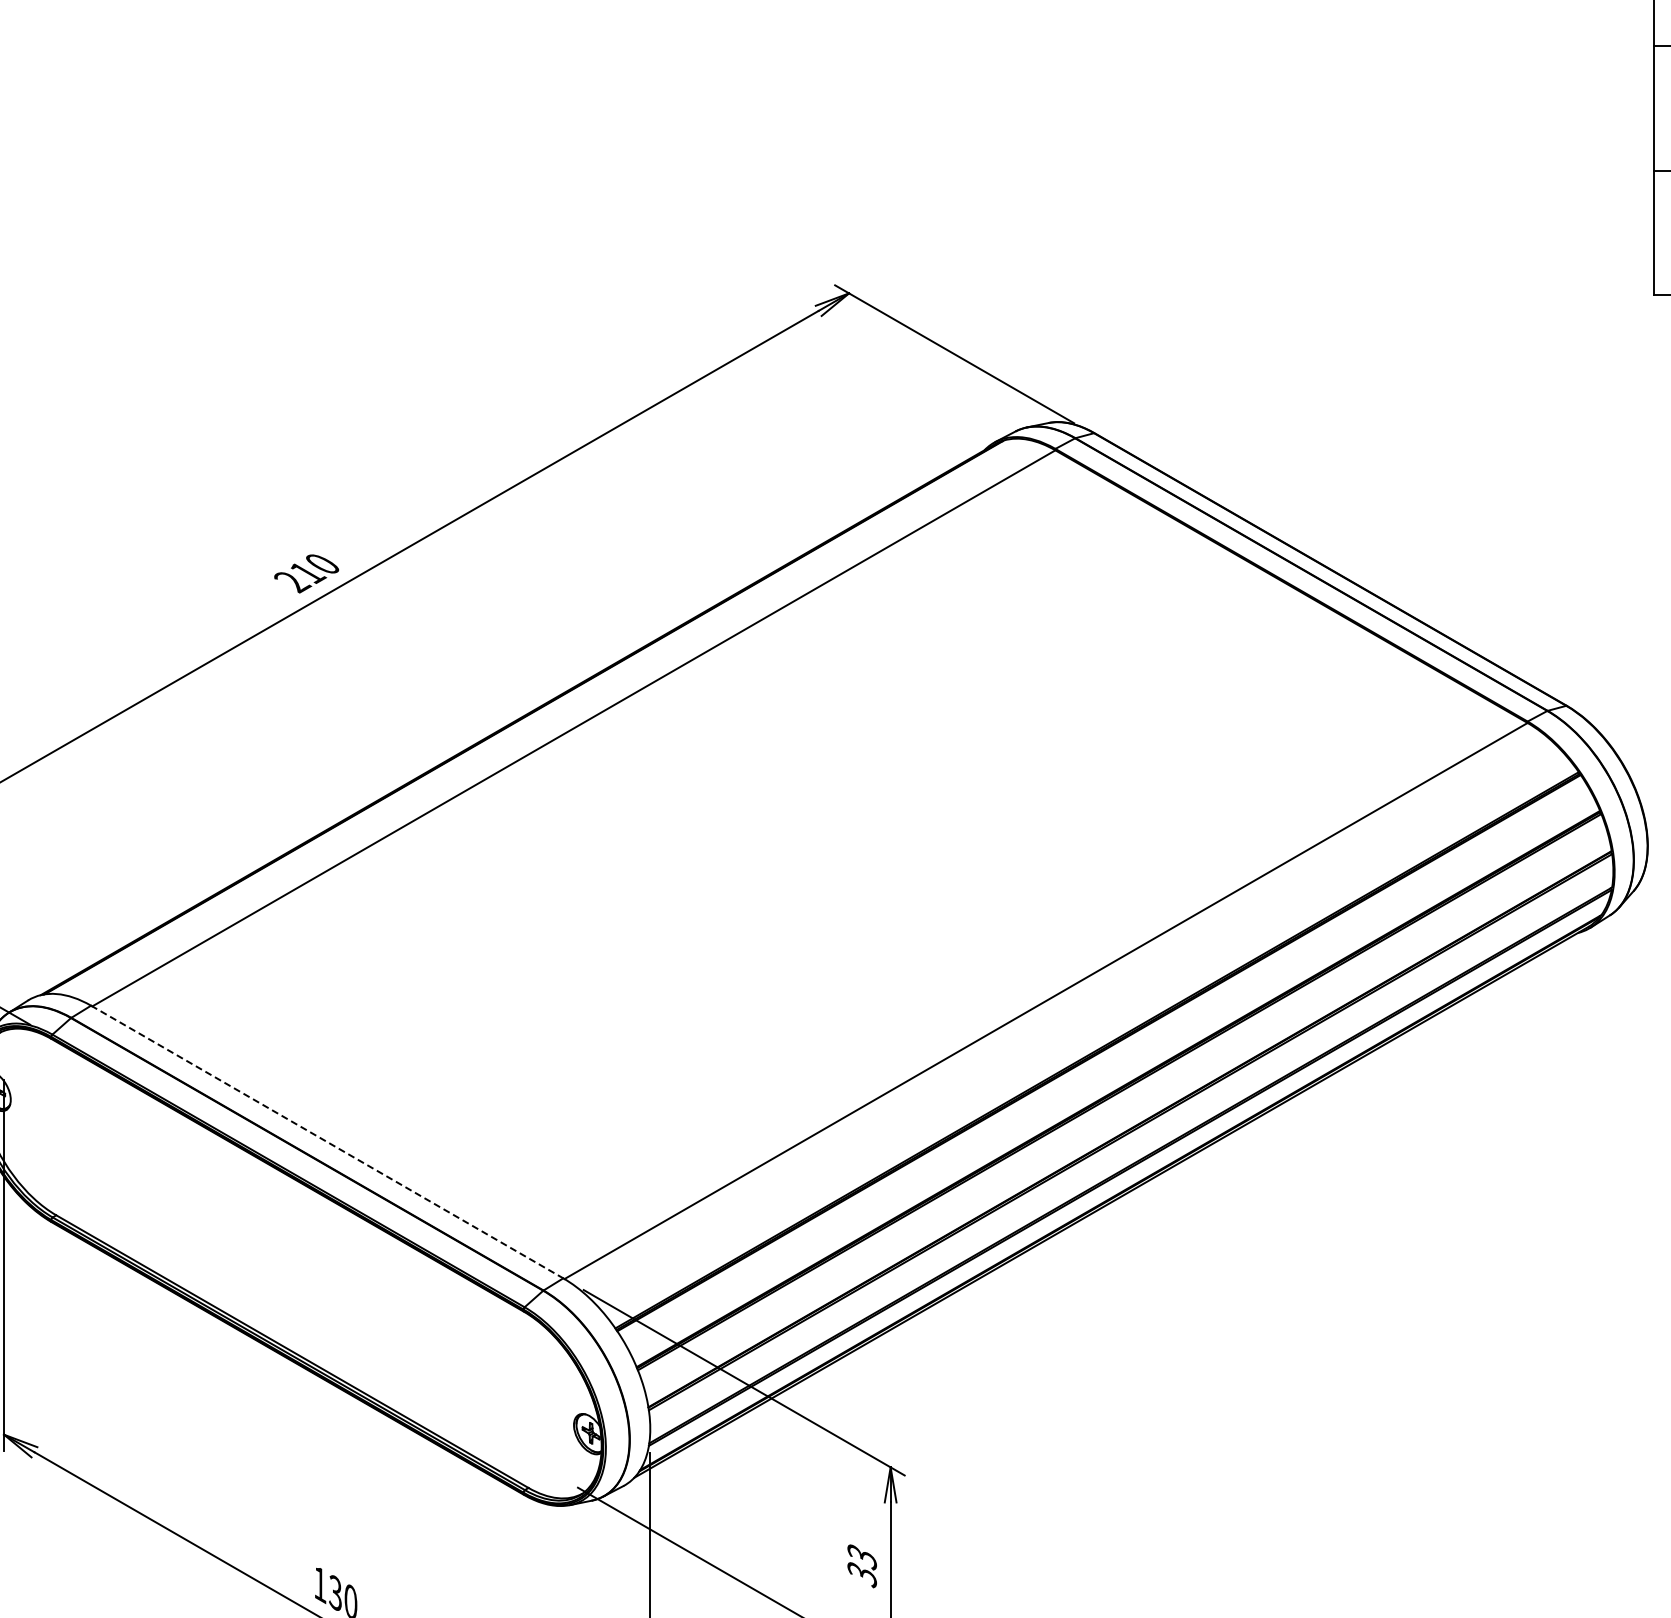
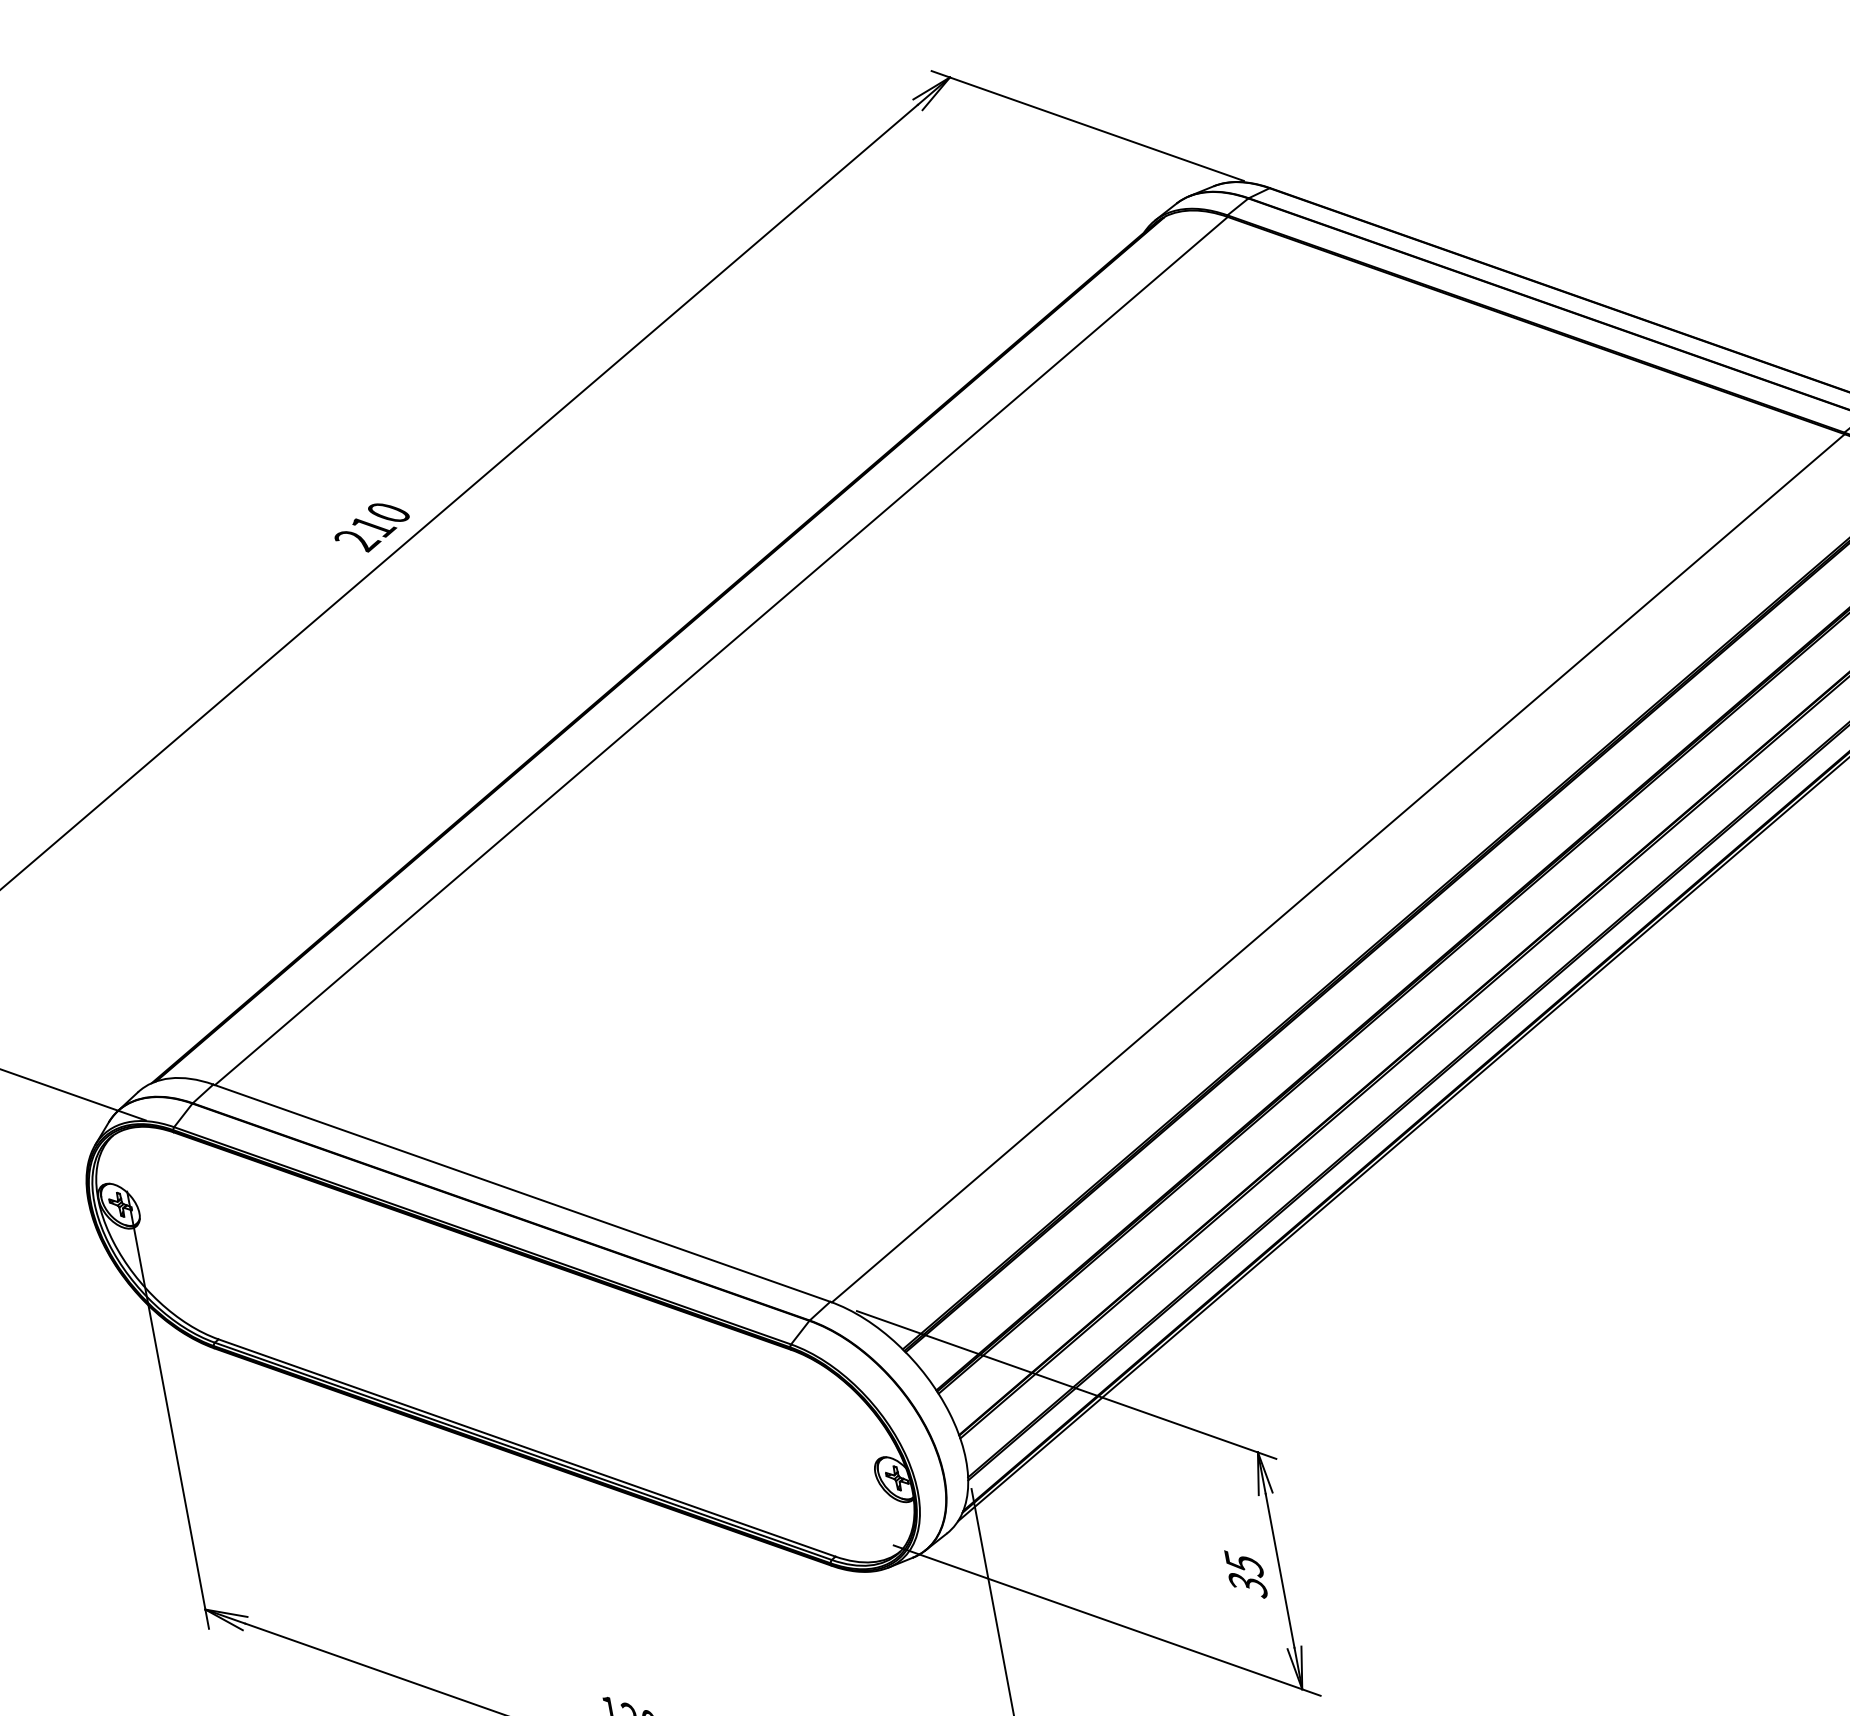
line: (327, 1142) -> (522, 1193), dashed -> solid
text: (861, 1556) -> (1243, 1563), 33 -> 35

